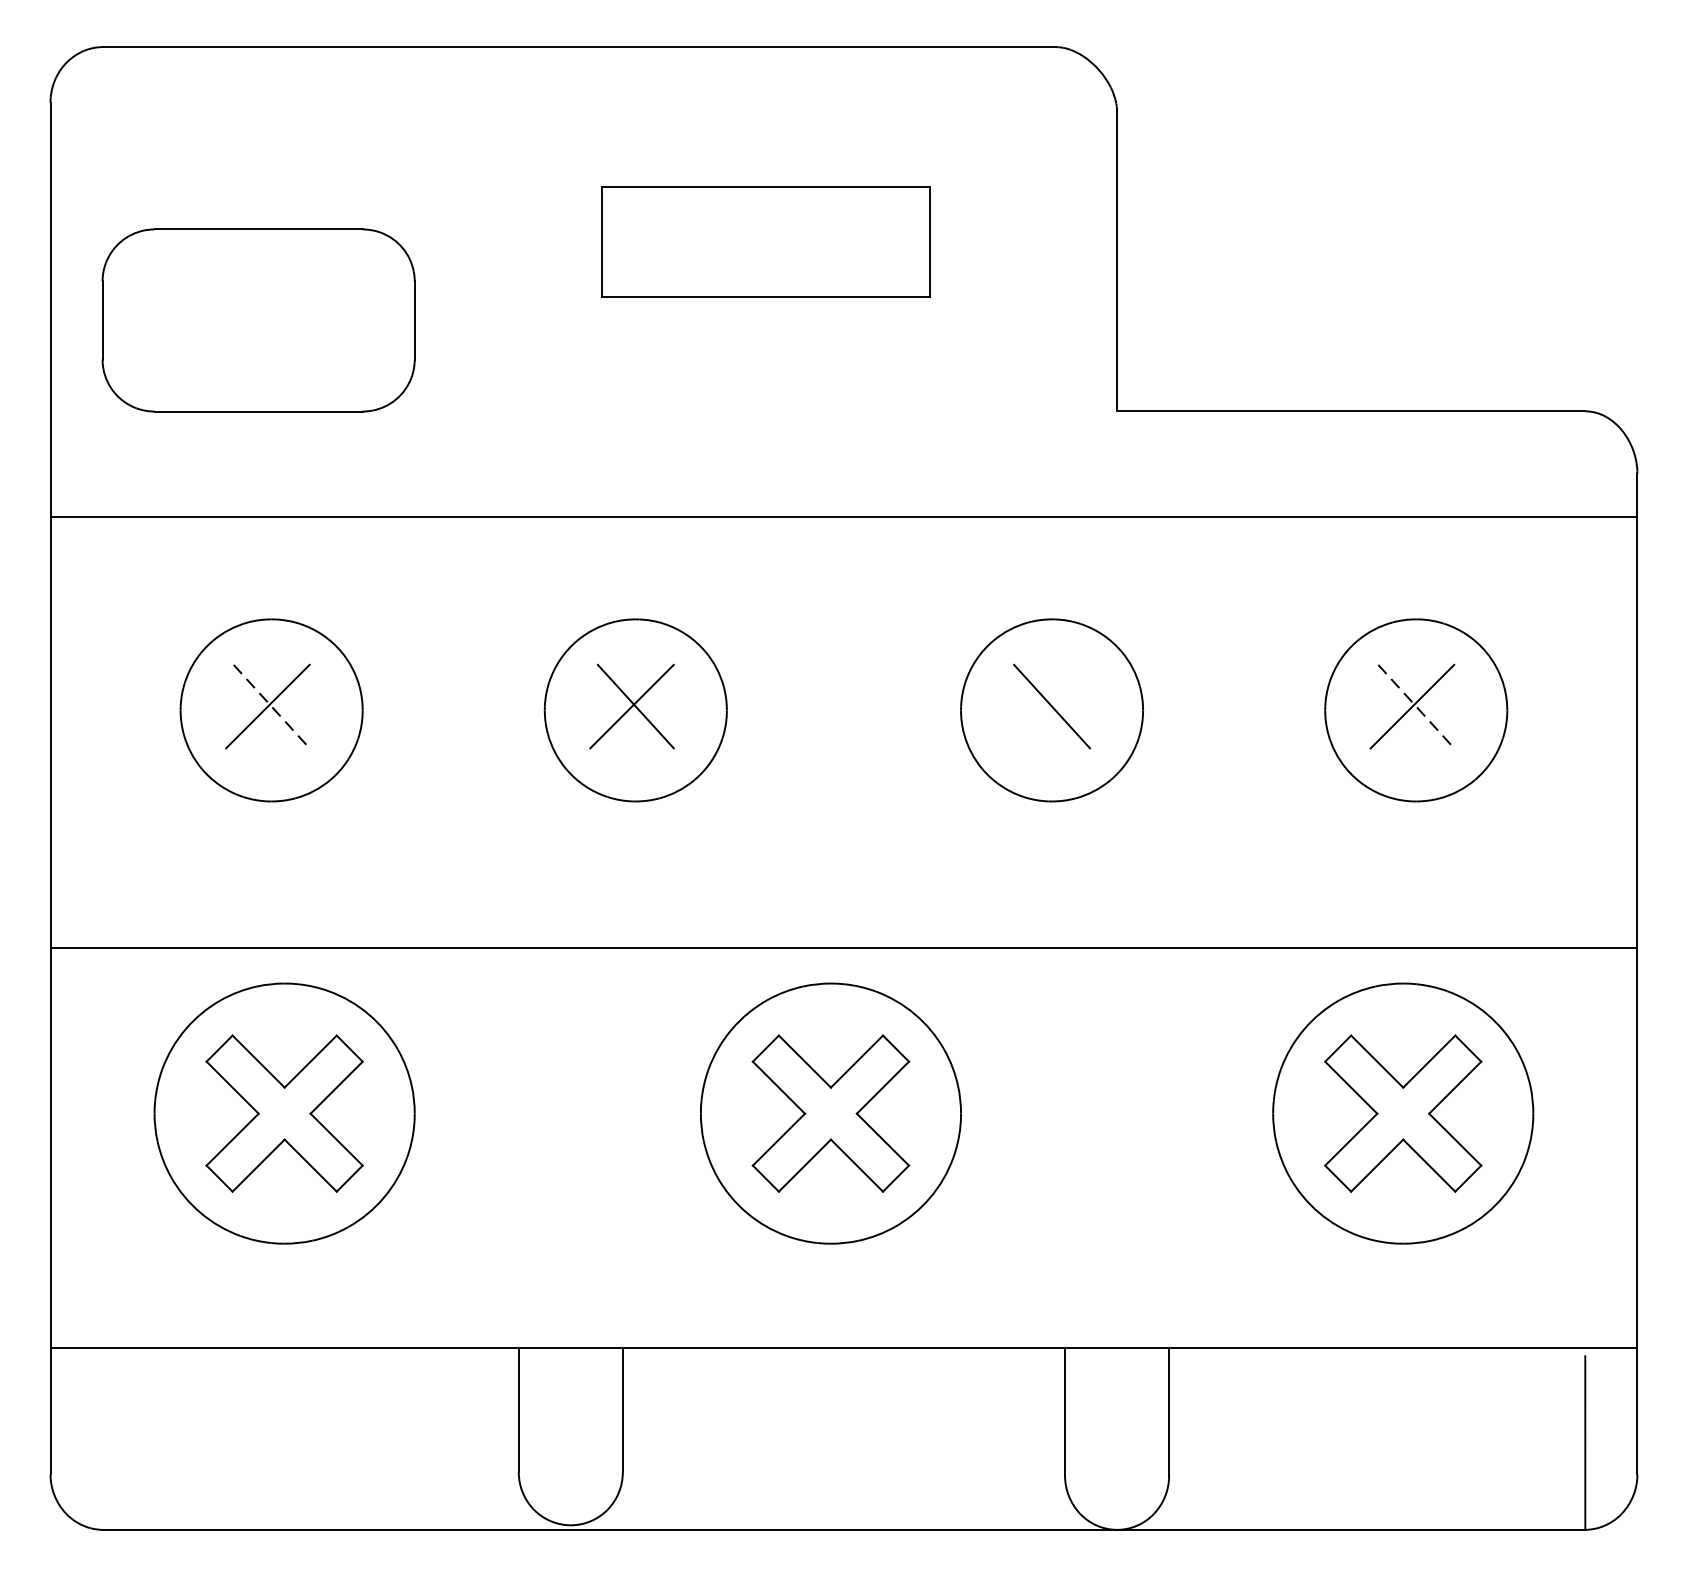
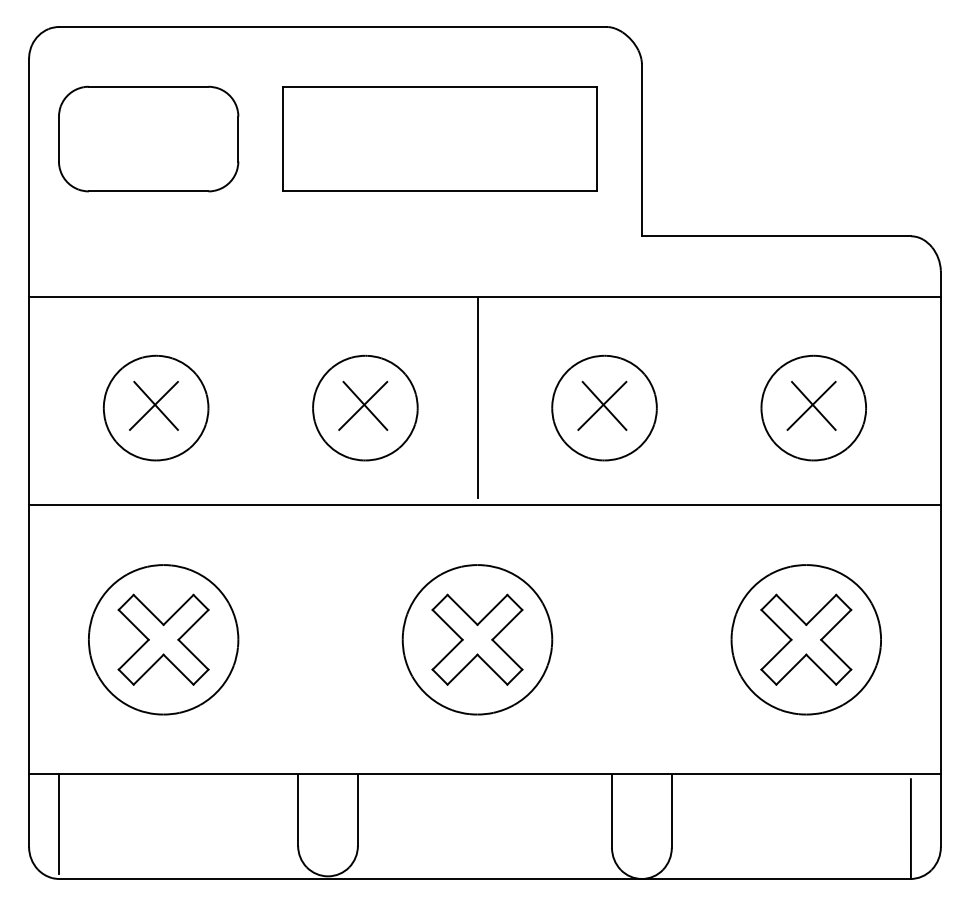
part: (764, 241) -> (439, 138), size x1.67
part: (258, 319) -> (148, 138), moved
line: (830, 691) -> (477, 397), added
line: (1048, 705) -> (602, 405), added
line: (272, 707) -> (156, 406), dashed -> solid
line: (1417, 707) -> (814, 406), dashed -> solid
line: (843, 947) -> (484, 504), moved
line: (101, 1435) -> (58, 824), added

